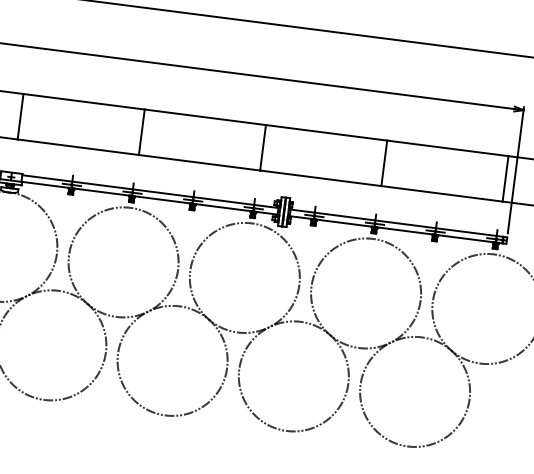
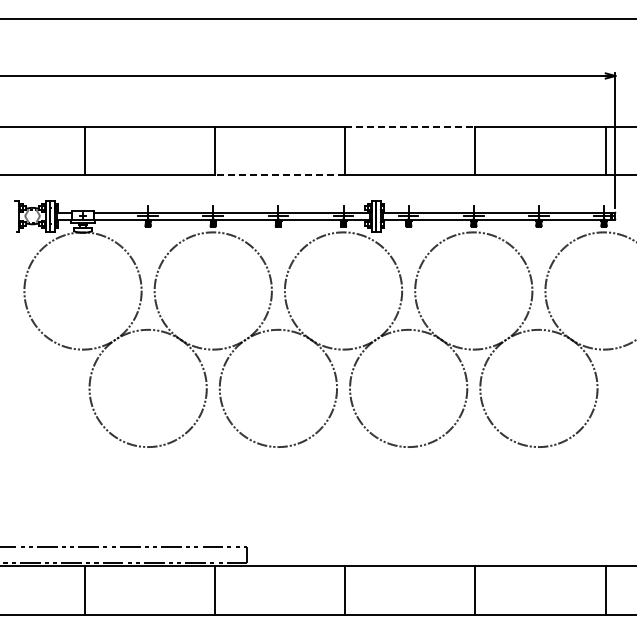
line: (326, 132) -> (410, 126), solid -> dashed
line: (199, 162) -> (279, 175), solid -> dashed

